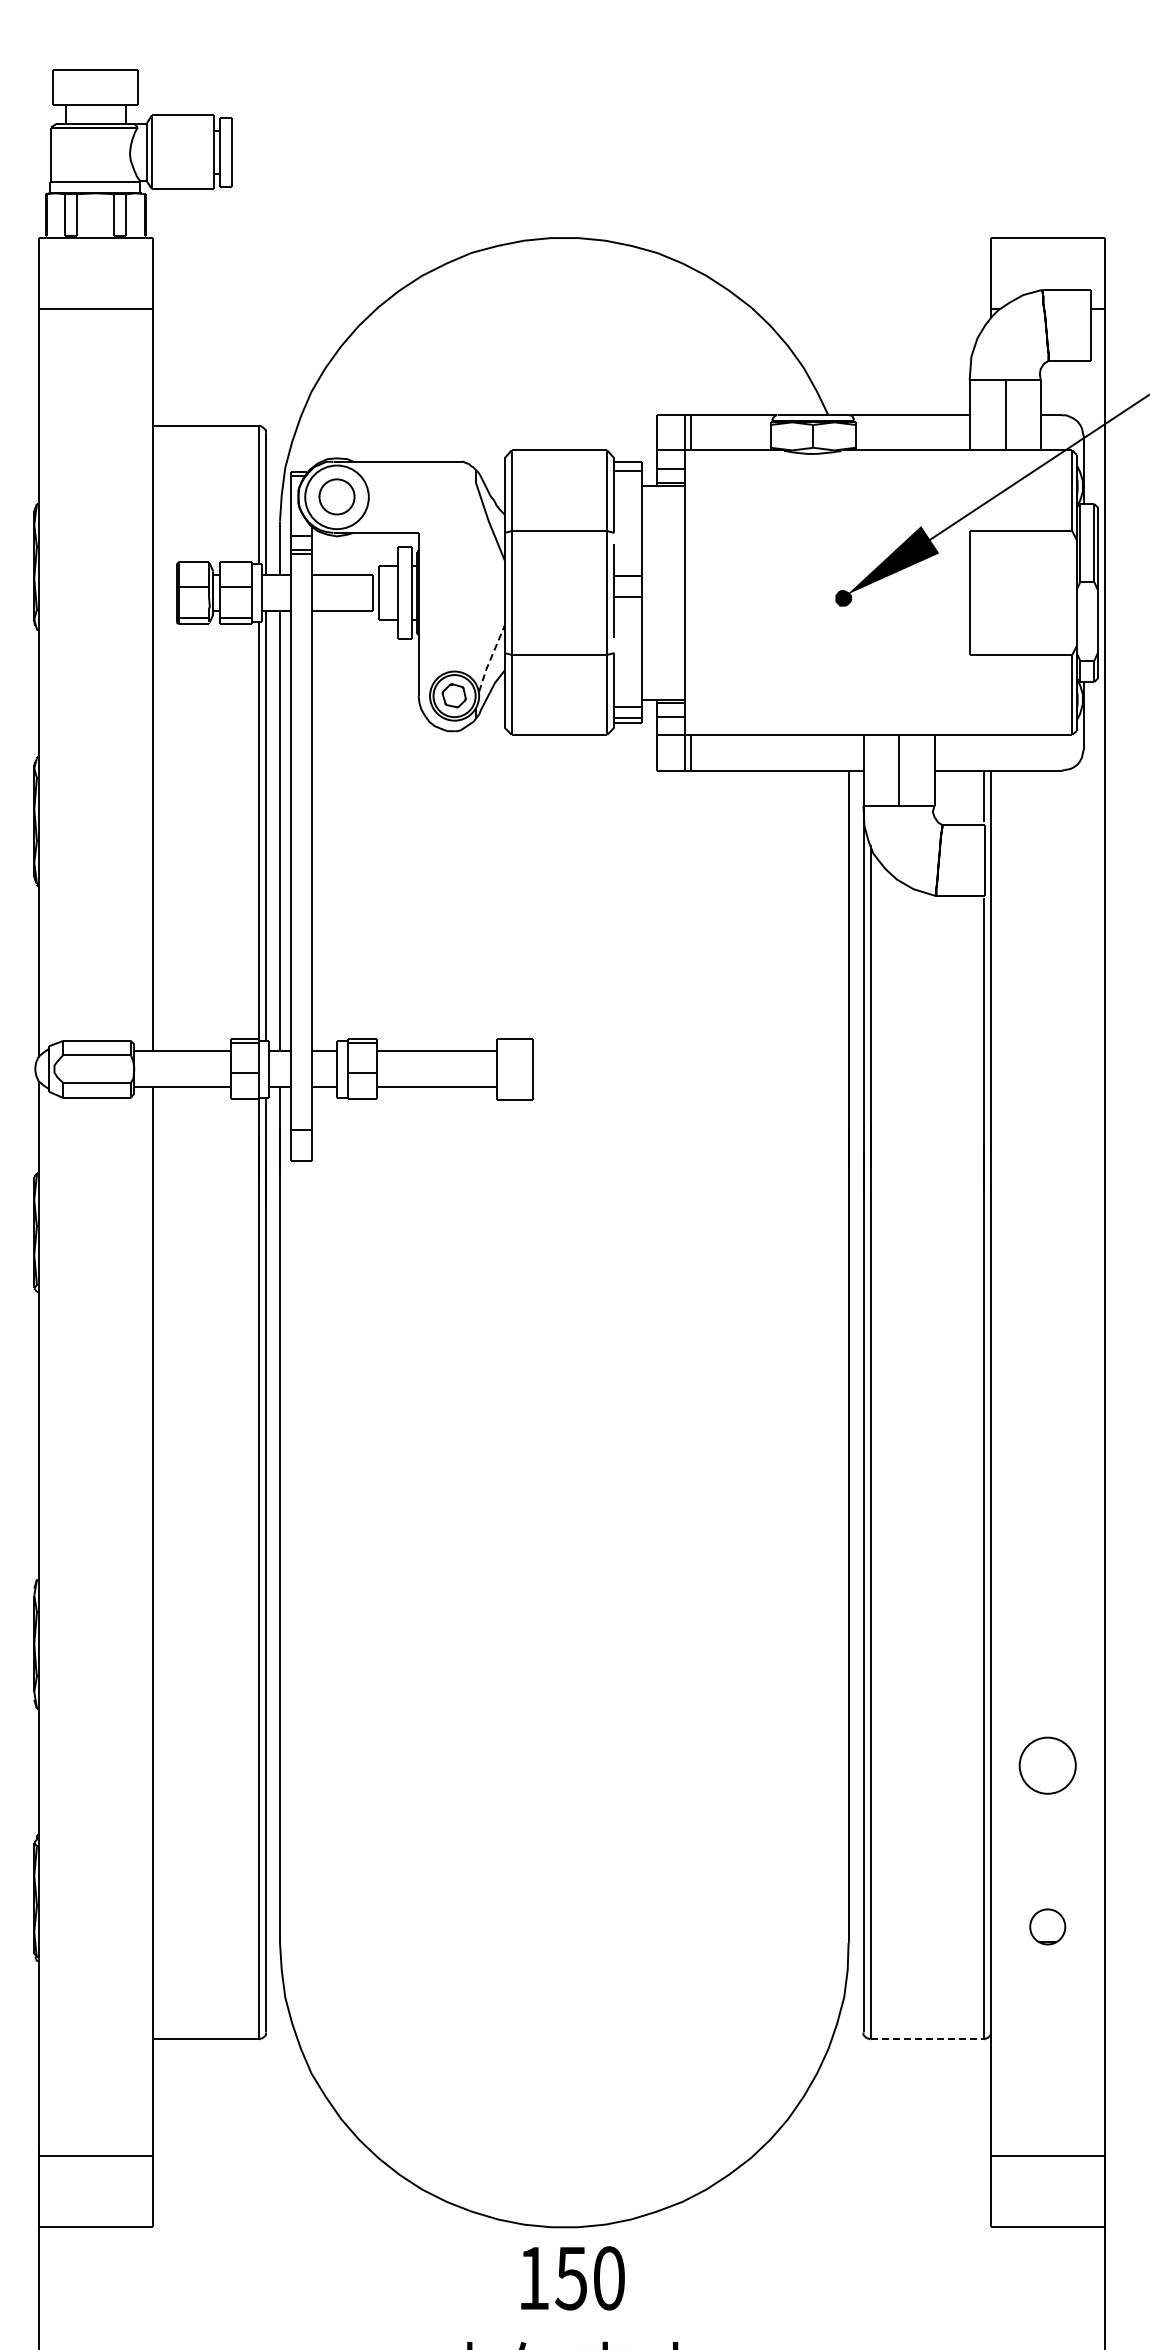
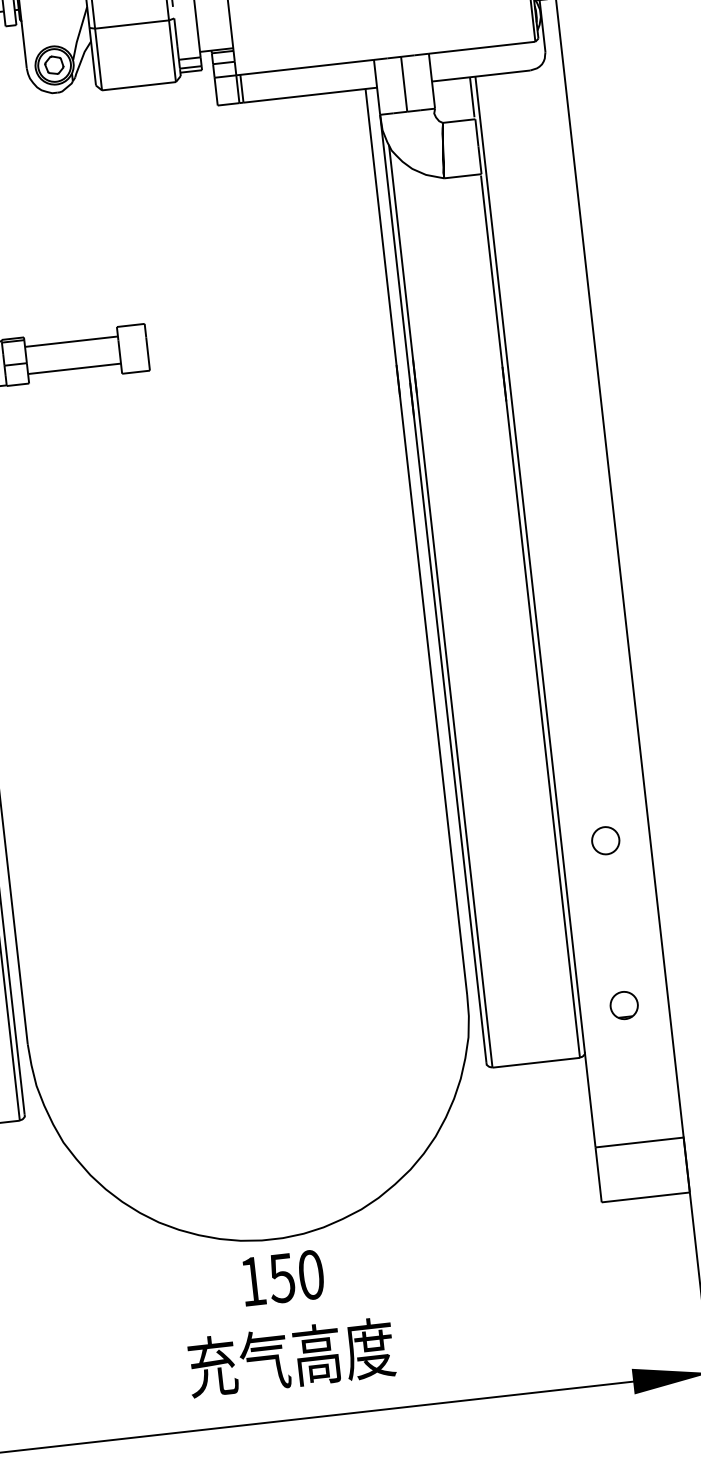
line: (490, 658) -> (79, 33), dashed -> solid
circle: (1047, 1765) -> (605, 840), size x0.62
part: (1047, 1926) -> (624, 1005), moved
line: (927, 2039) -> (536, 1062), dashed -> solid

